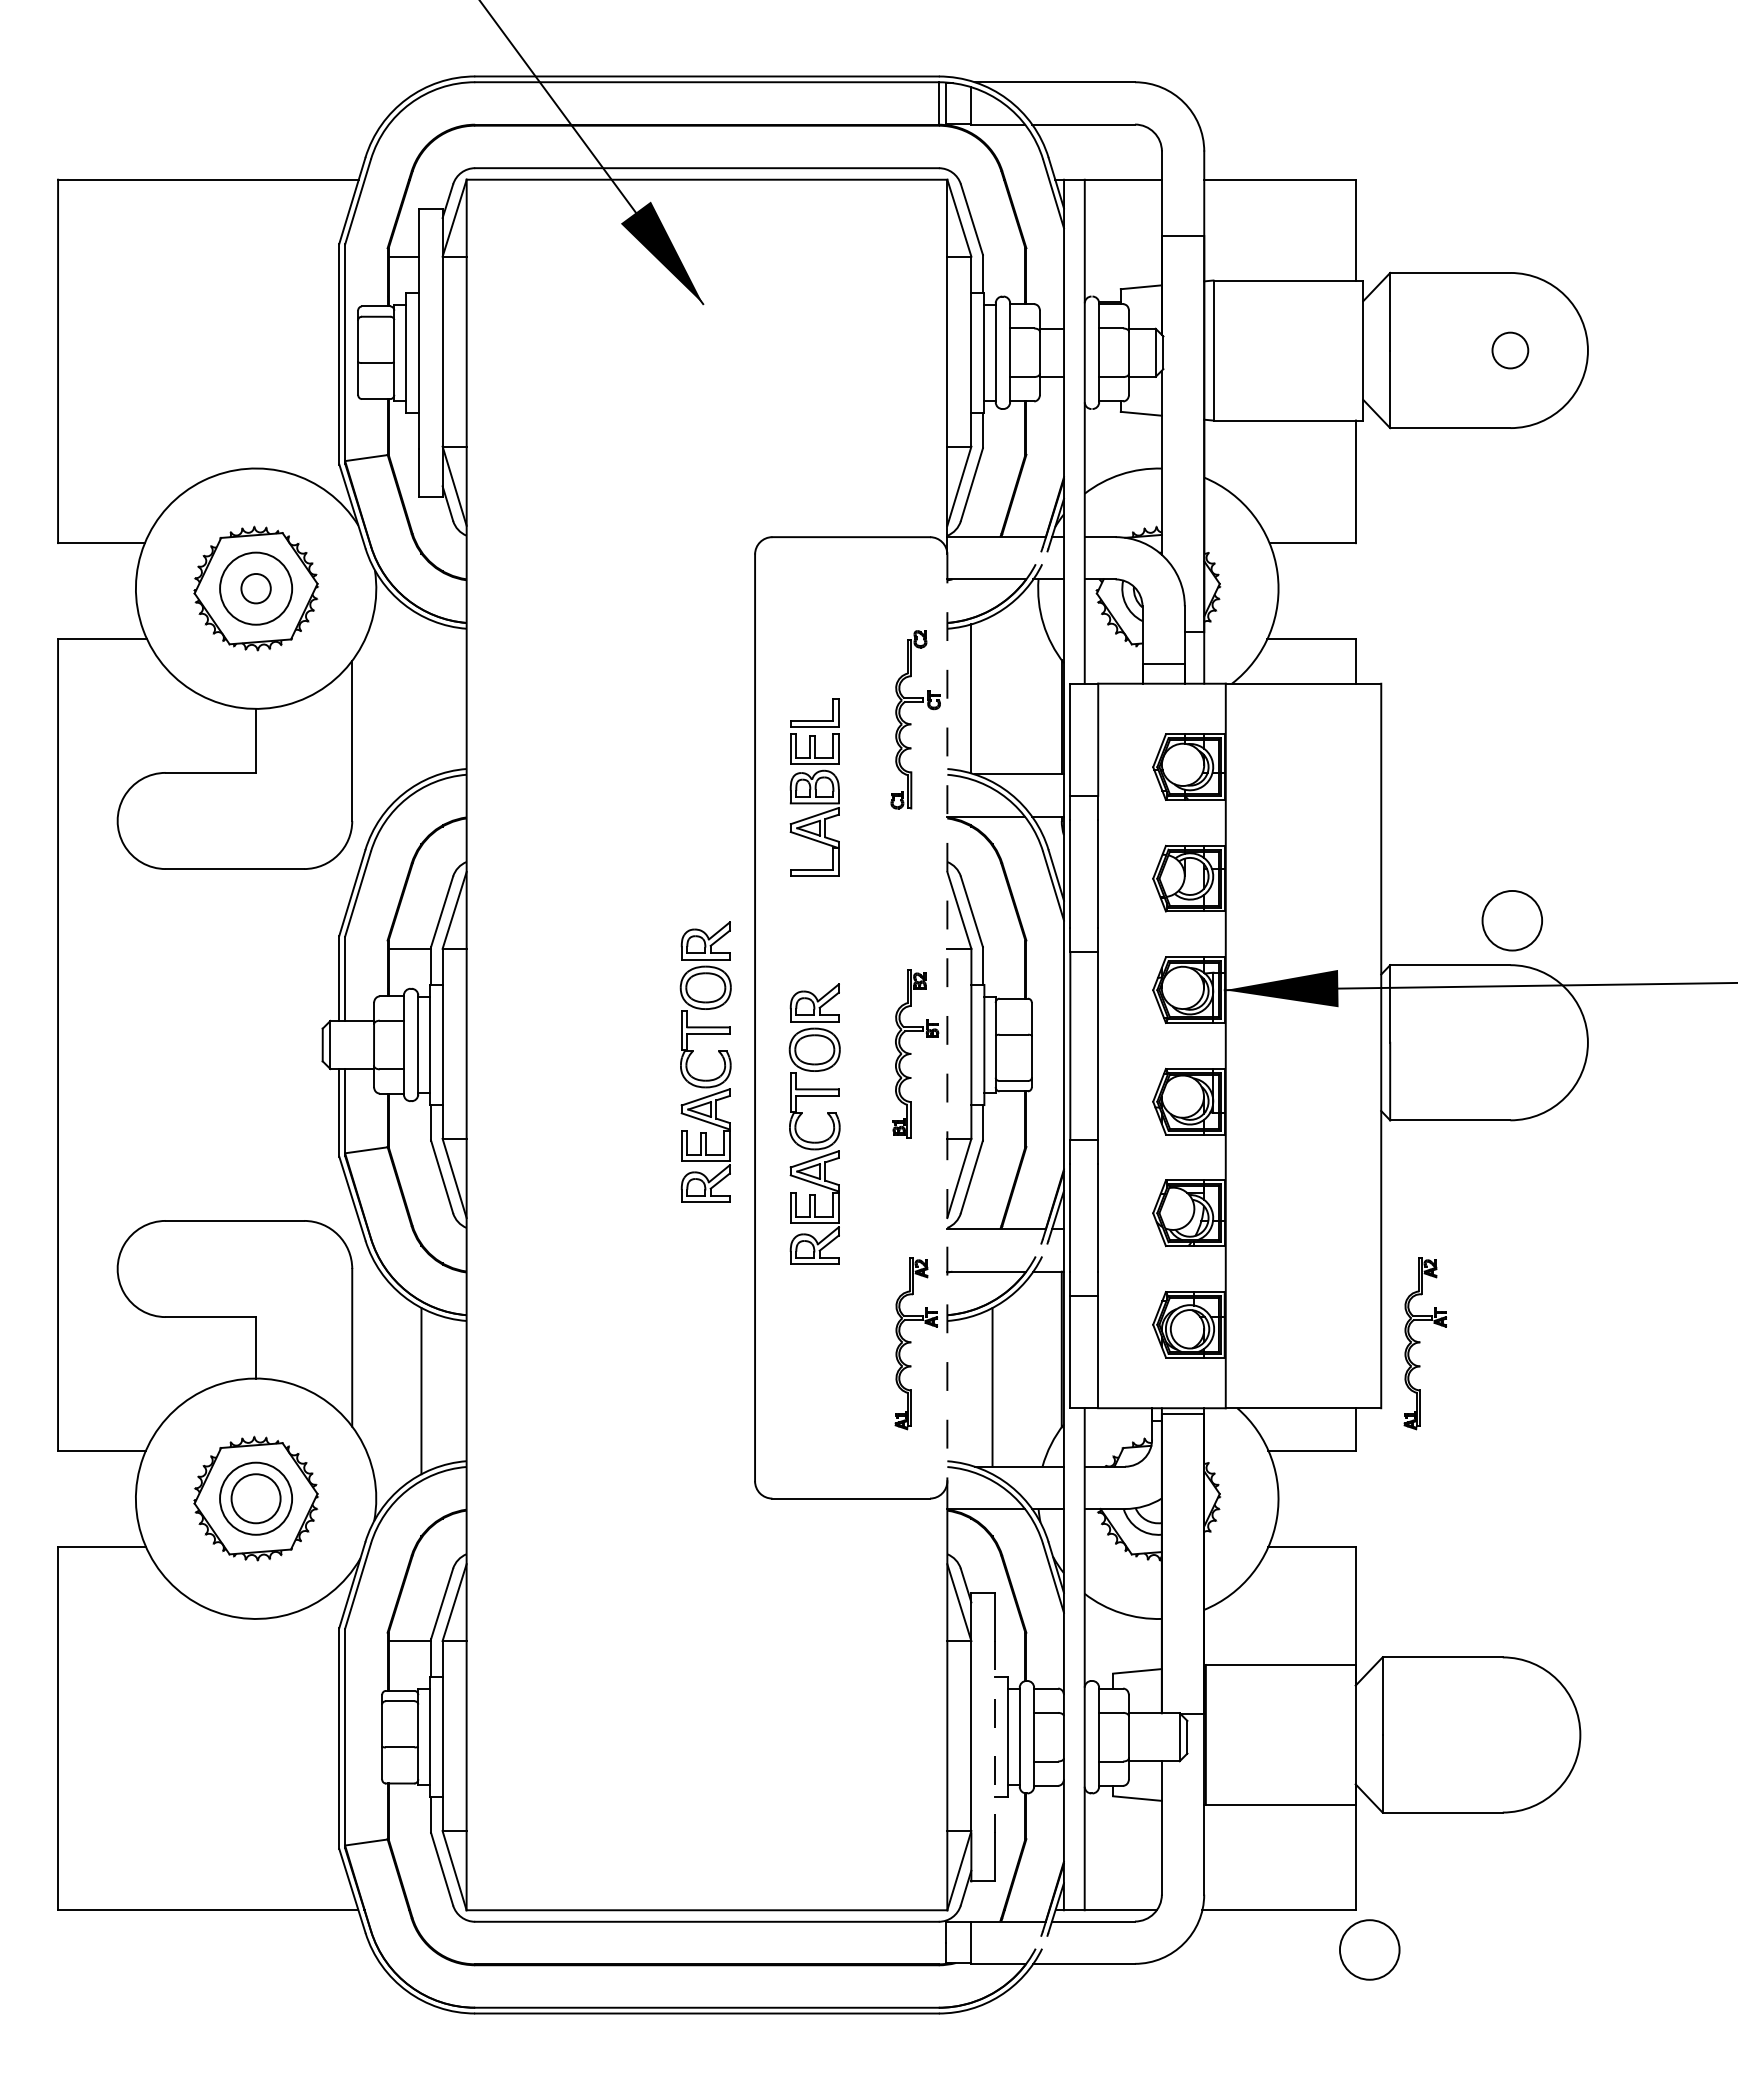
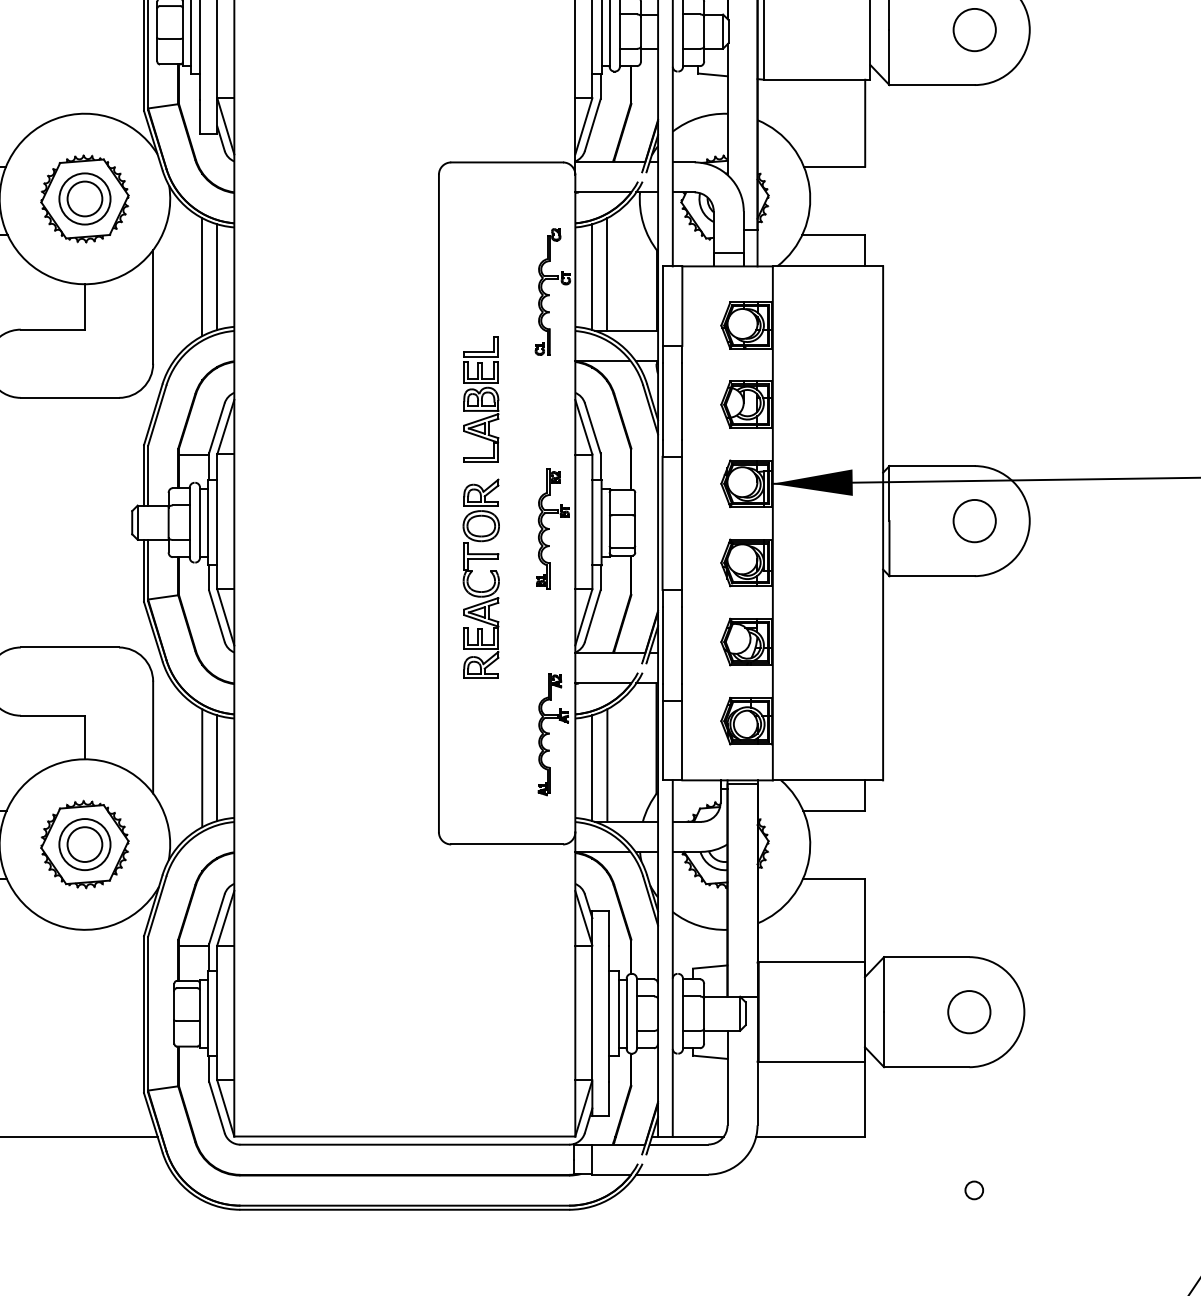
circle: (1510, 350) -> (974, 30), size x1.67
circle: (255, 588) -> (84, 198), size x1.67
line: (992, 694) -> (607, 274), added
line: (421, 698) -> (202, 276), added
line: (442, 698) -> (217, 276), added
part: (814, 787) -> (481, 399), moved
circle: (1511, 920) -> (974, 520), moved
line: (947, 1018) -> (575, 503), dashed -> solid
part: (693, 1052) -> (395, 528), removed
part: (1424, 1343) -> (913, 734), removed
line: (442, 1390) -> (217, 767), added
line: (971, 1390) -> (592, 767), added
line: (995, 1737) -> (609, 1013), dashed -> solid
circle: (1369, 1949) -> (969, 1011), moved
circle: (1509, 1985) -> (974, 1189), added

